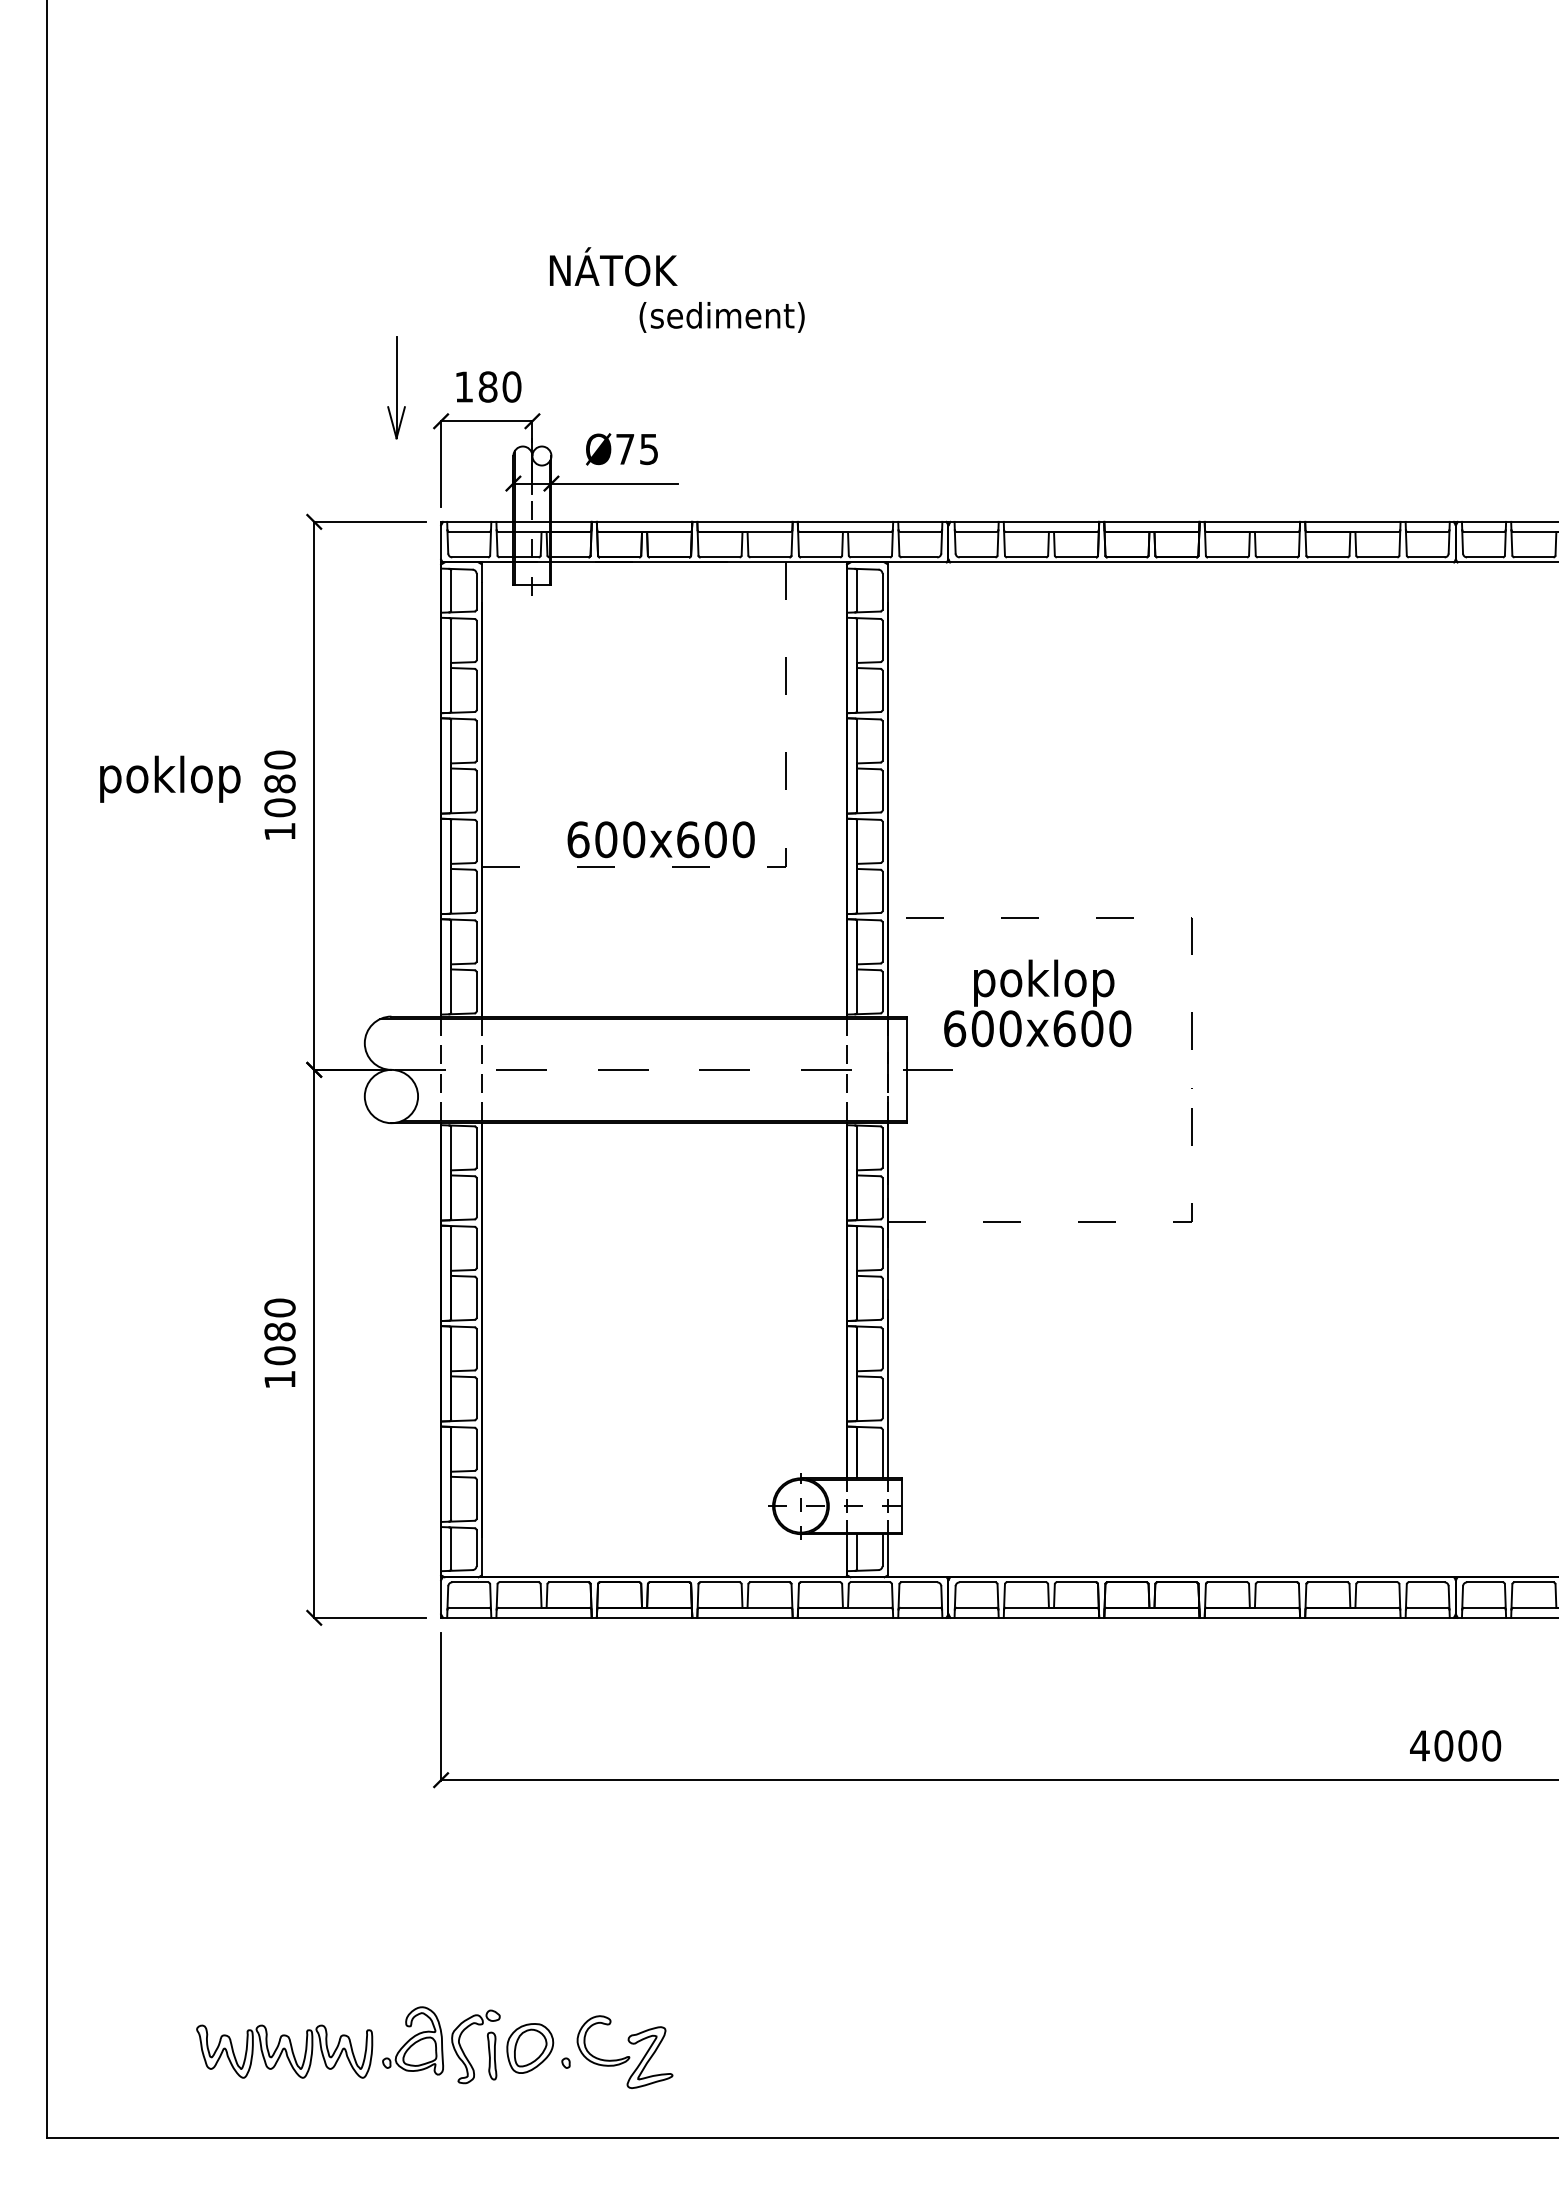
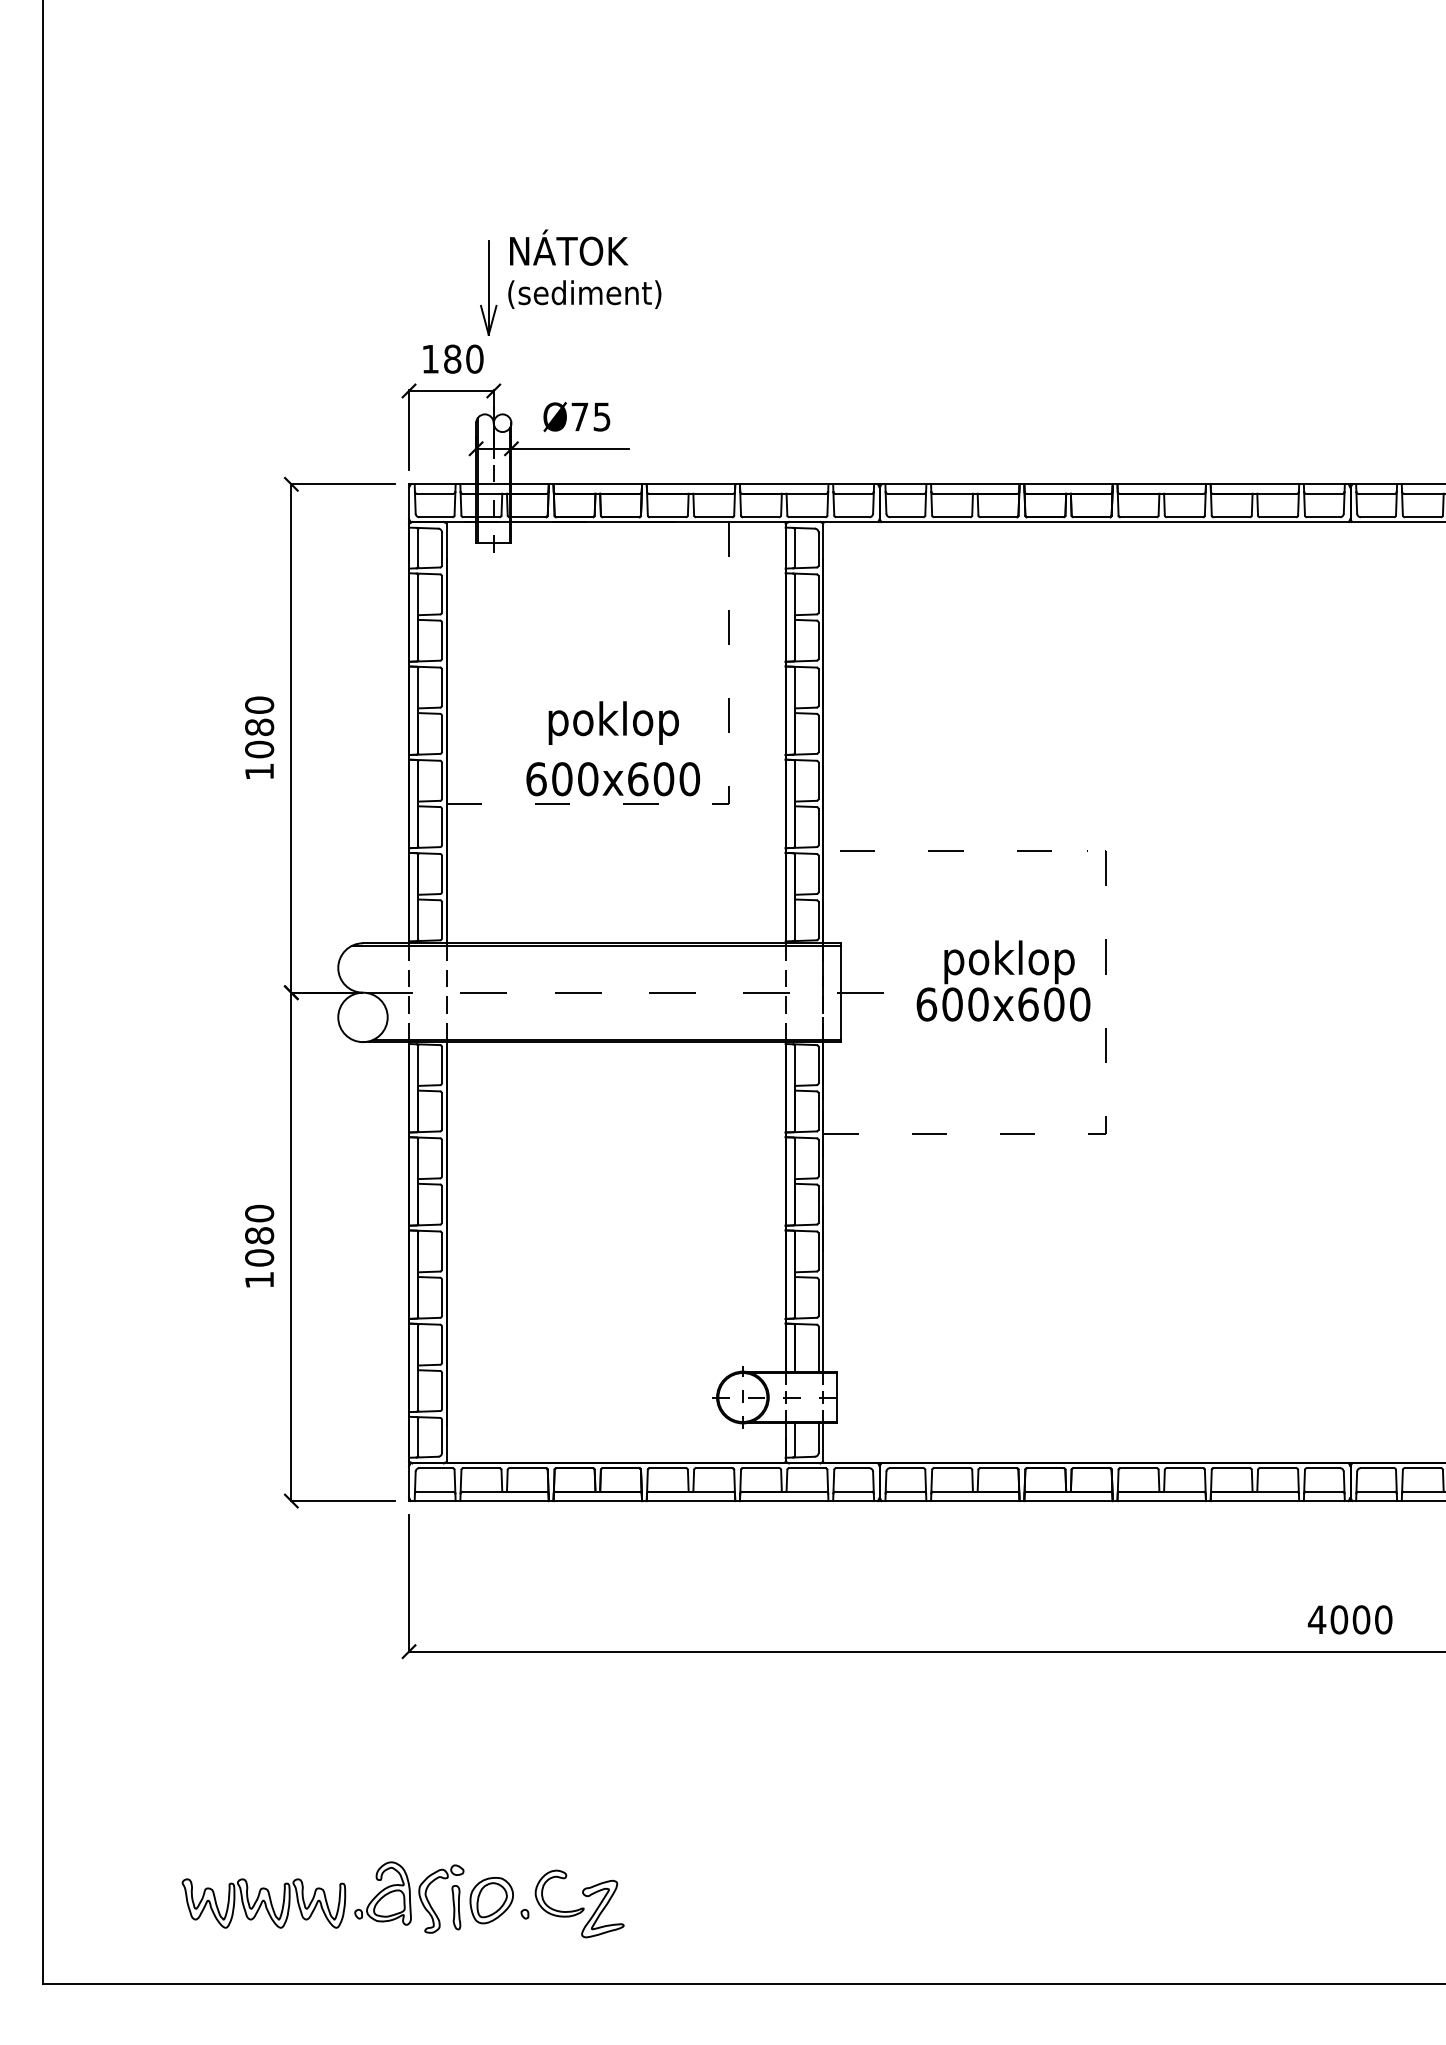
text: (721, 317) -> (584, 294), moved
part: (396, 387) -> (488, 287), moved
text: (169, 778) -> (613, 722), moved
text: (1037, 1002) -> (1003, 980), moved

